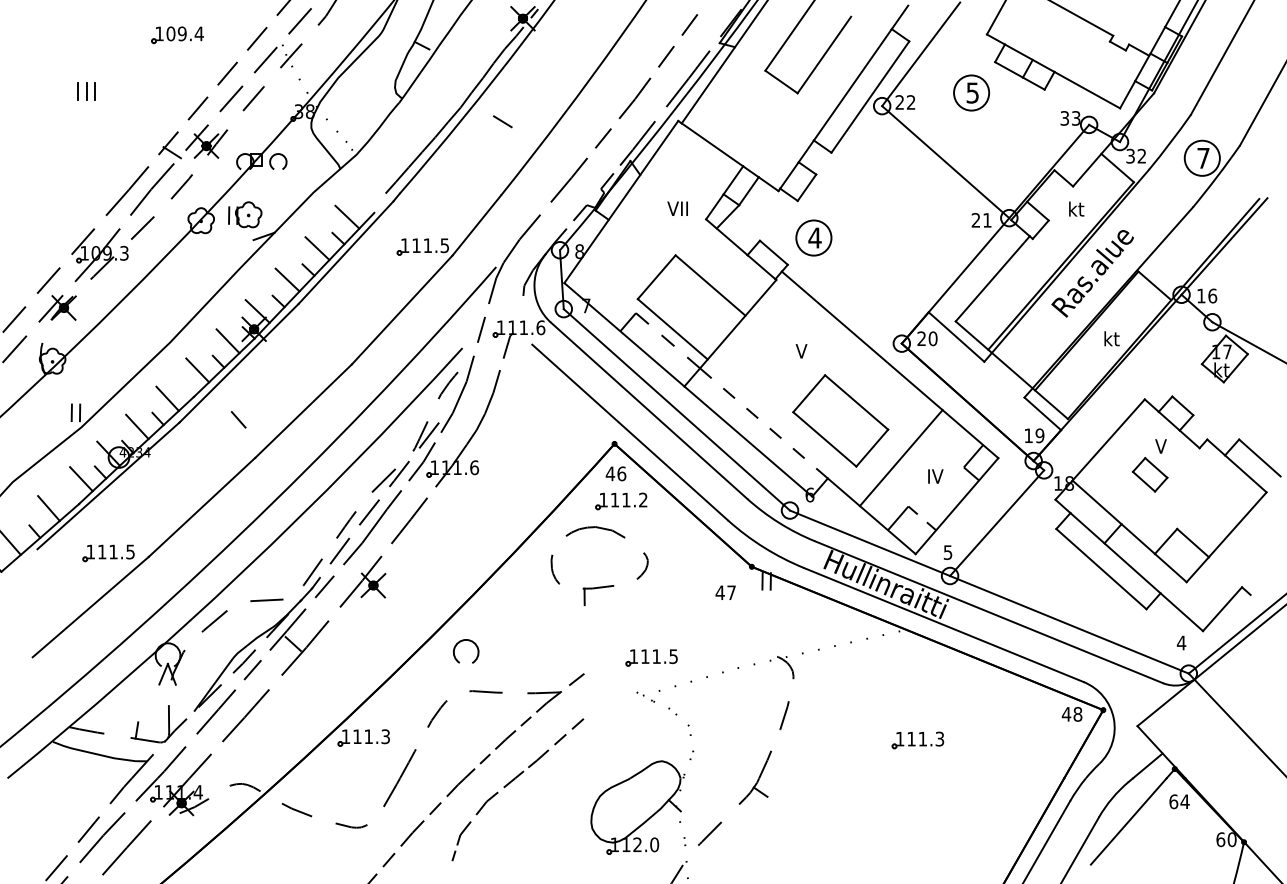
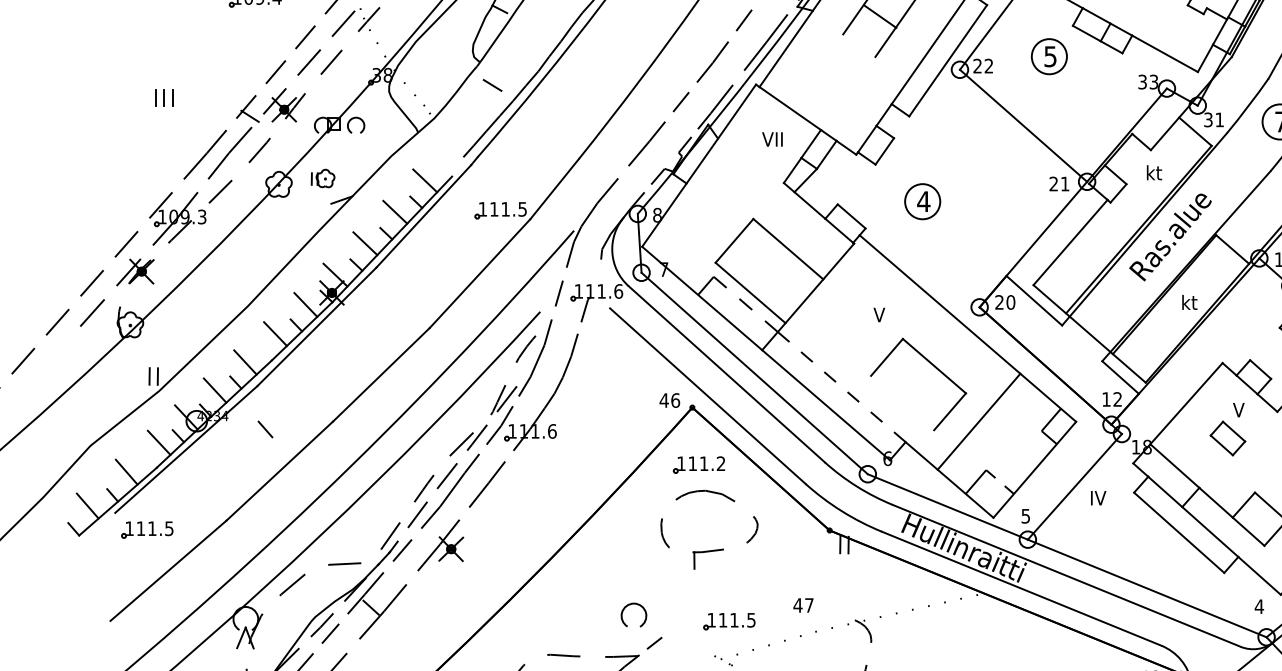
line: (781, 81) -> (880, 16), moved
part: (86, 91) -> (164, 98), moved
line: (502, 121) -> (492, 85), moved
text: (1141, 155) -> (1219, 119), 32 -> 31
text: (677, 208) -> (772, 139), moved
part: (245, 214) -> (323, 178), size x0.7
part: (813, 237) -> (922, 201), moved
line: (238, 419) -> (265, 429), moved
text: (1039, 435) -> (1117, 399), 19 -> 12
line: (824, 439) -> (902, 403), removed
text: (615, 473) -> (669, 400), moved
text: (935, 476) -> (1098, 498), moved
part: (108, 553) -> (147, 530), moved
part: (599, 586) -> (709, 550), moved
text: (725, 592) -> (803, 605), moved
part: (468, 641) -> (636, 605), moved

